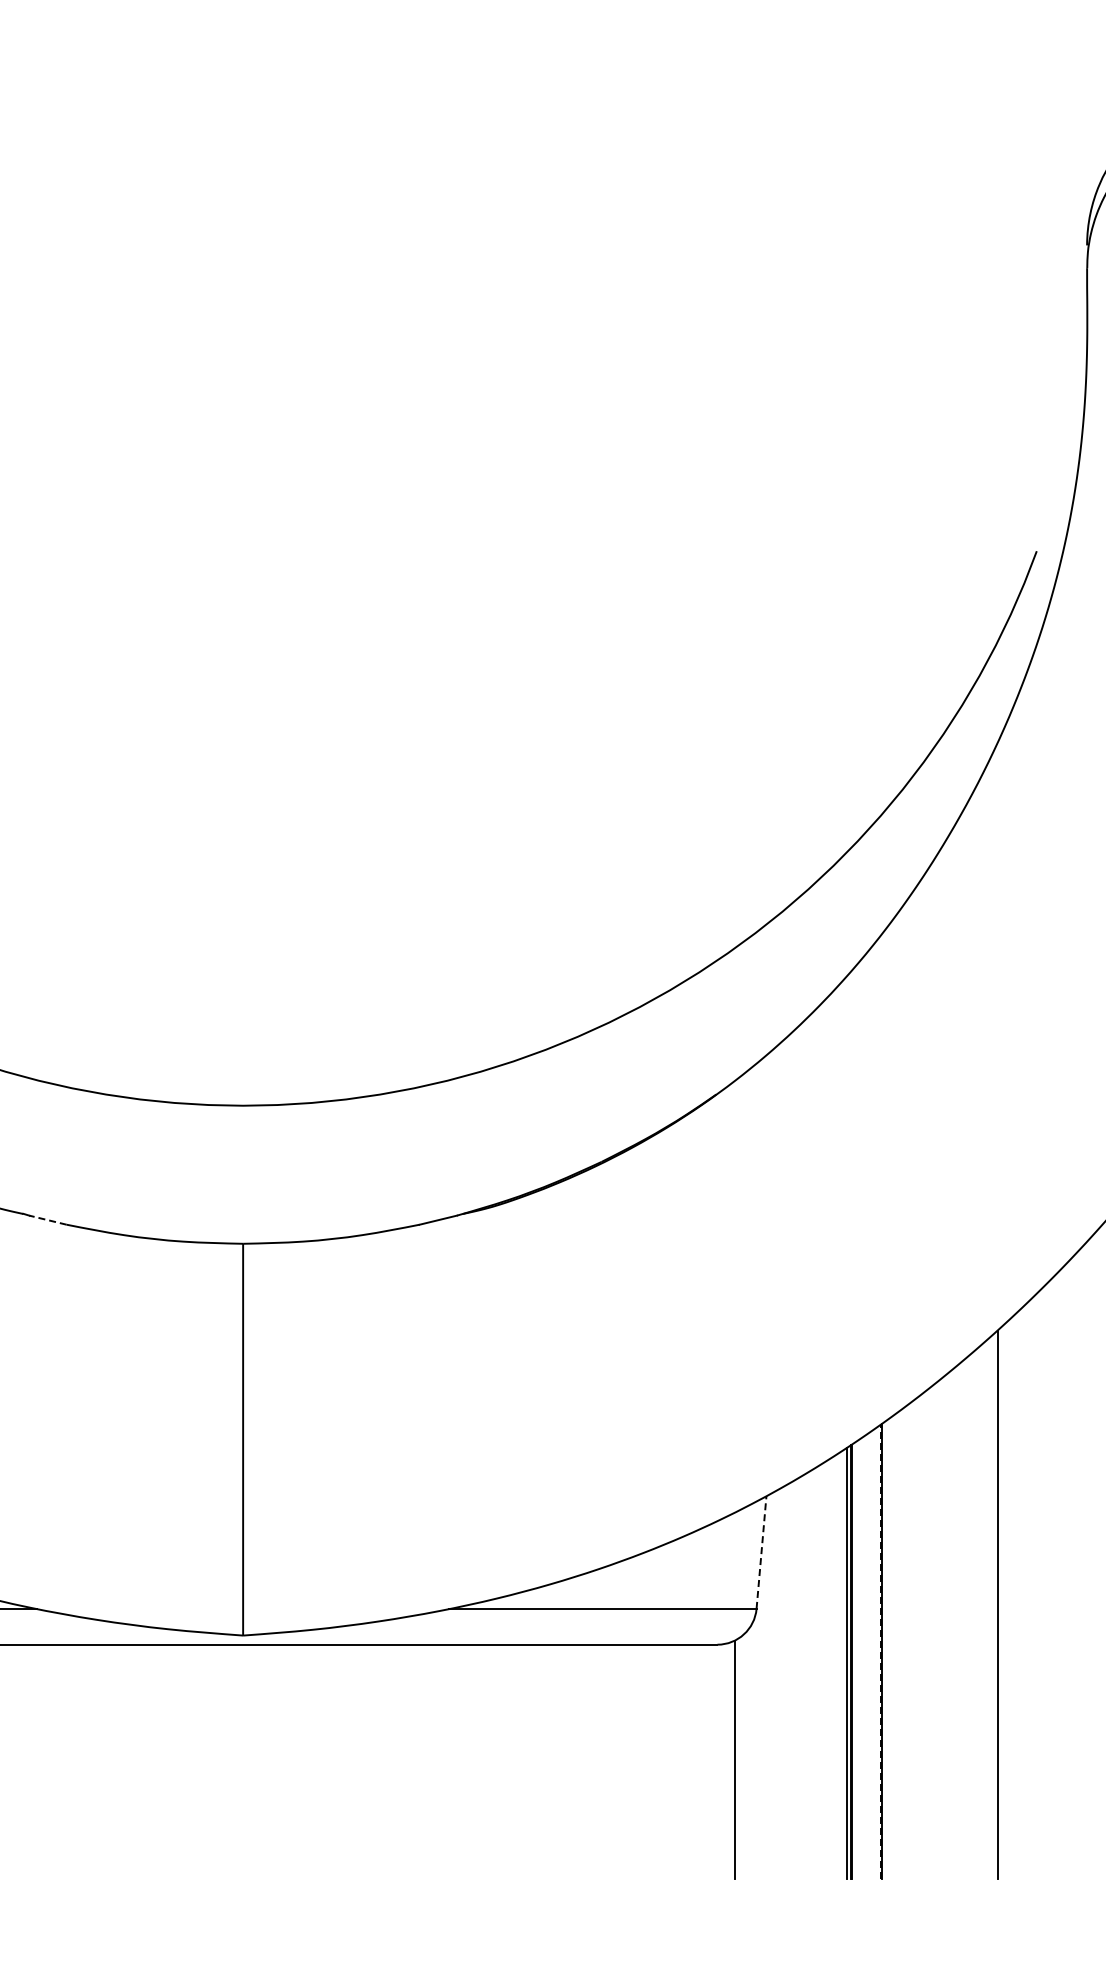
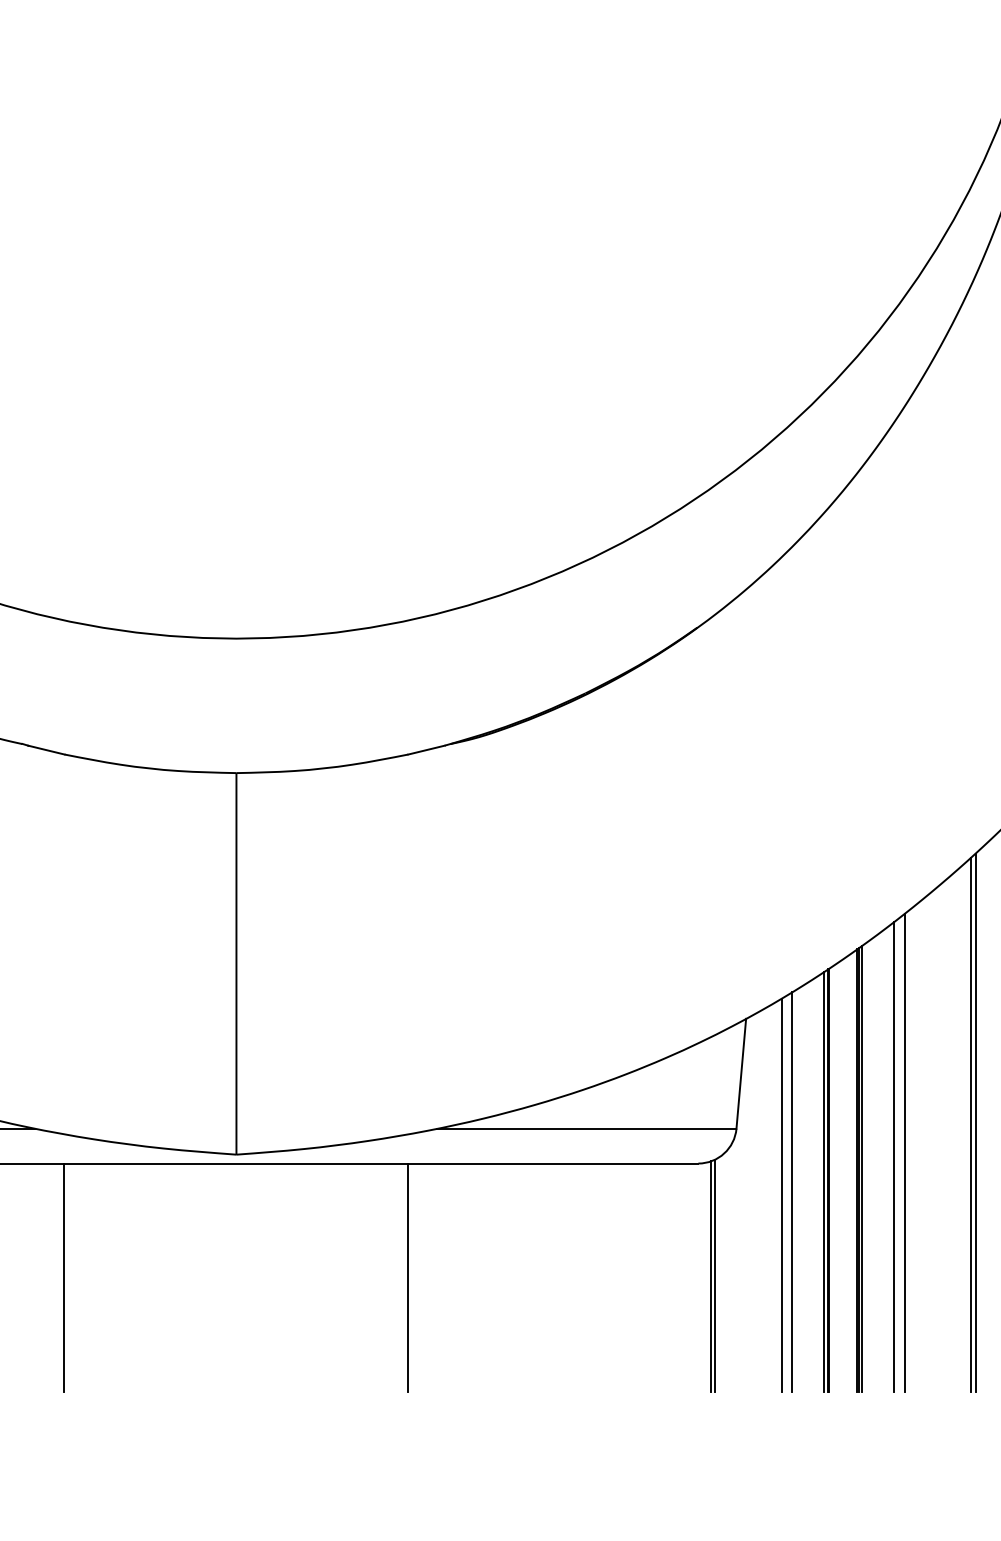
line: (47, 1220) -> (45, 750), dashed -> solid
line: (761, 1552) -> (741, 1073), dashed -> solid
line: (1002, 1602) -> (975, 1122), added
line: (929, 1633) -> (904, 1152), added
line: (918, 1637) -> (894, 1156), added
line: (885, 1649) -> (862, 1168), added
line: (880, 1651) -> (857, 1170), dashed -> solid
line: (813, 1673) -> (791, 1191), added
line: (802, 1677) -> (781, 1195), added
line: (730, 1760) -> (711, 1276), added
line: (66, 1761) -> (64, 1277), added
line: (419, 1761) -> (408, 1277), added

